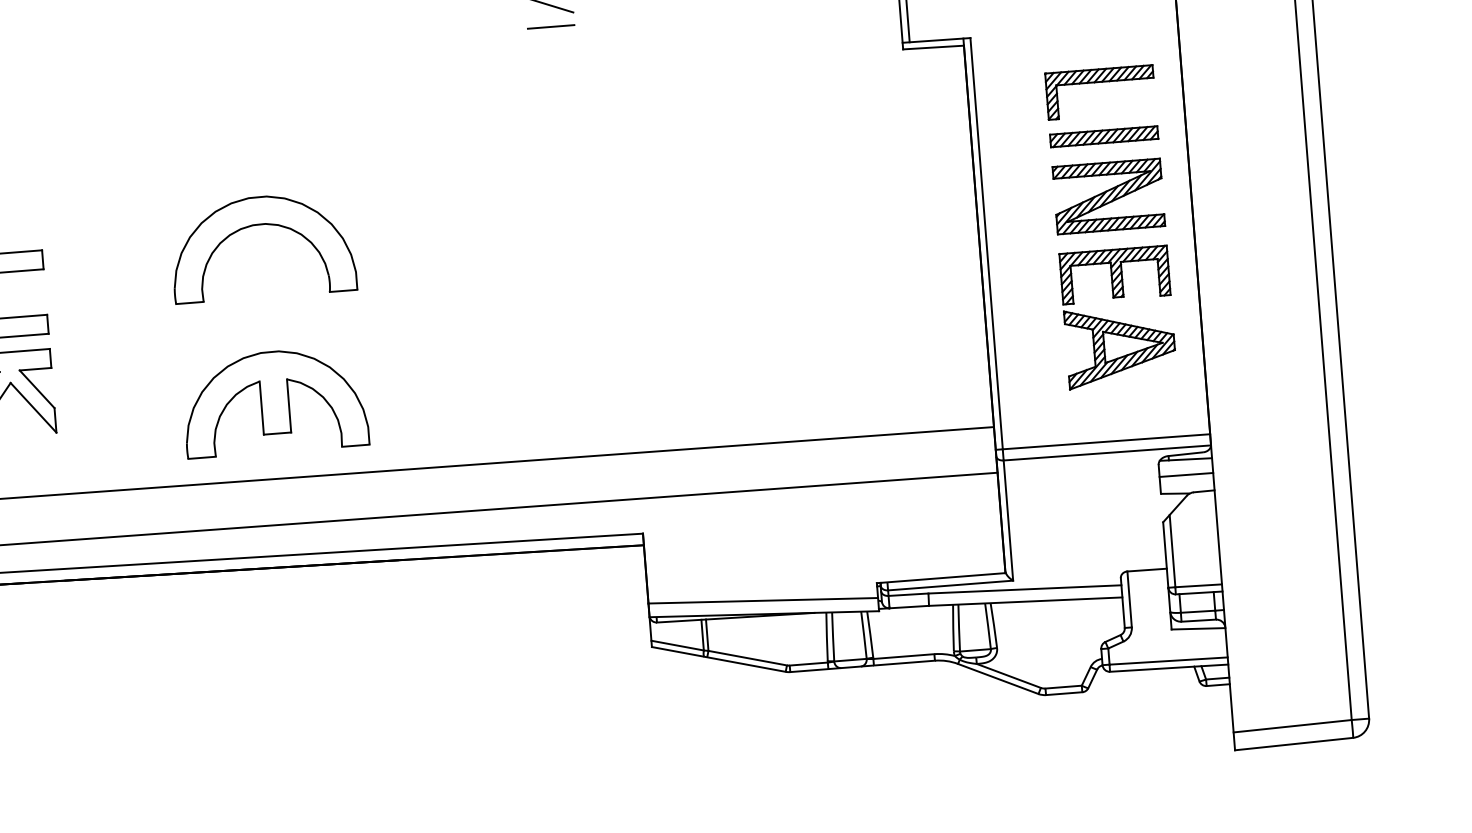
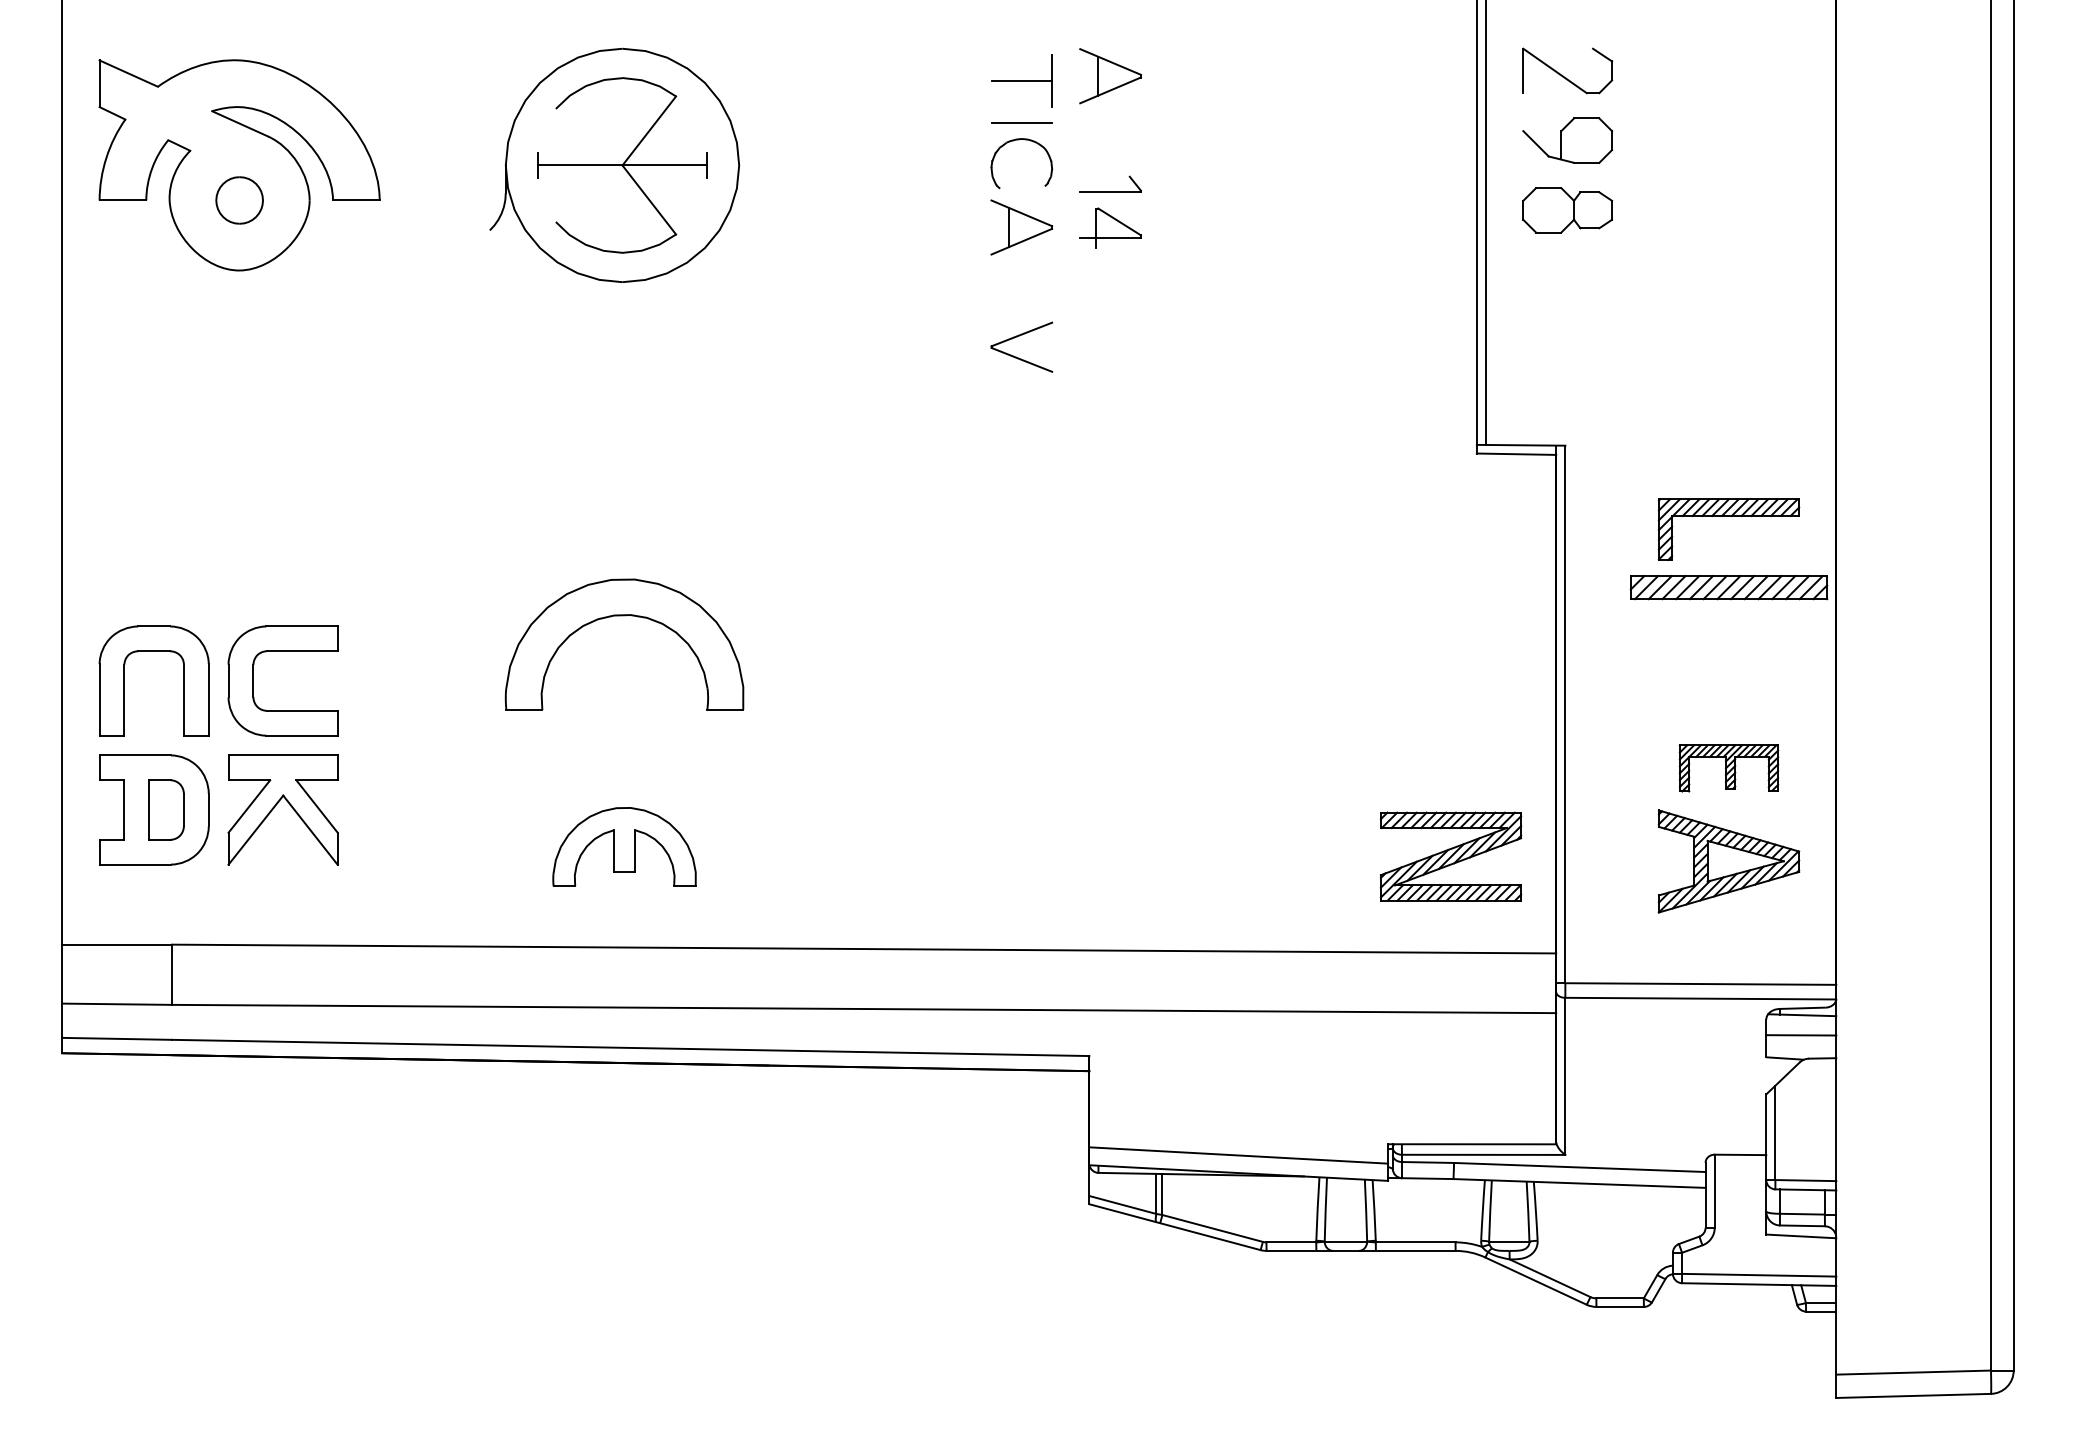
line: (550, 27) -> (1021, 388), removed
part: (1103, 136) -> (1728, 587), size x1.4
part: (1108, 196) -> (1450, 856), moved
part: (1114, 275) -> (1728, 768), size x0.7
part: (274, 401) -> (624, 846), size x0.6

